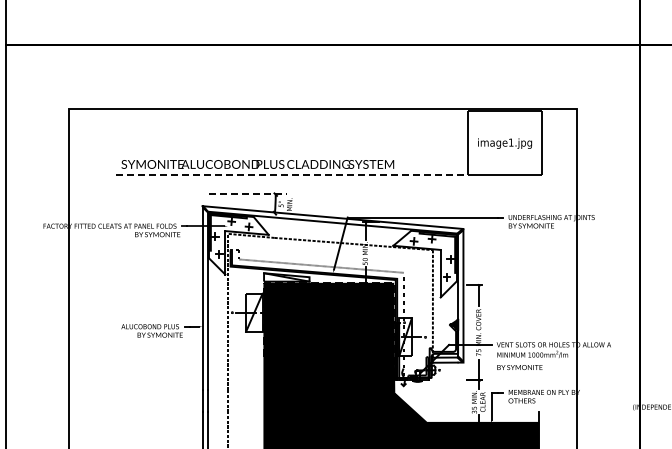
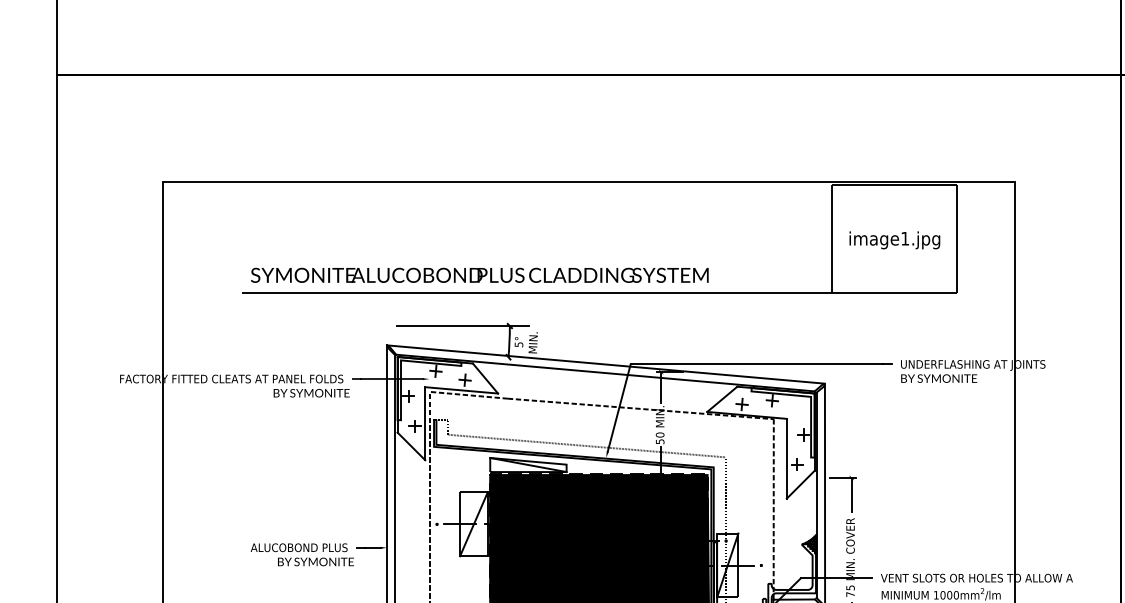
line: (291, 174) -> (536, 292), dashed -> solid
line: (248, 194) -> (464, 325), dashed -> solid

